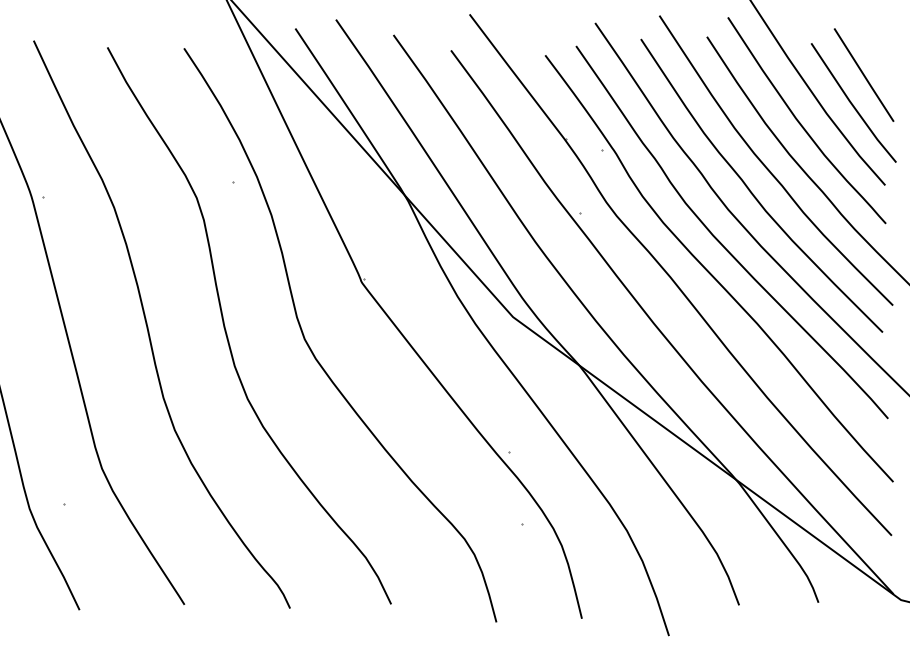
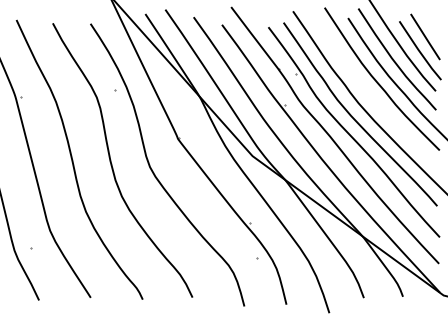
curve: (752, 189) -> (370, 93), removed

